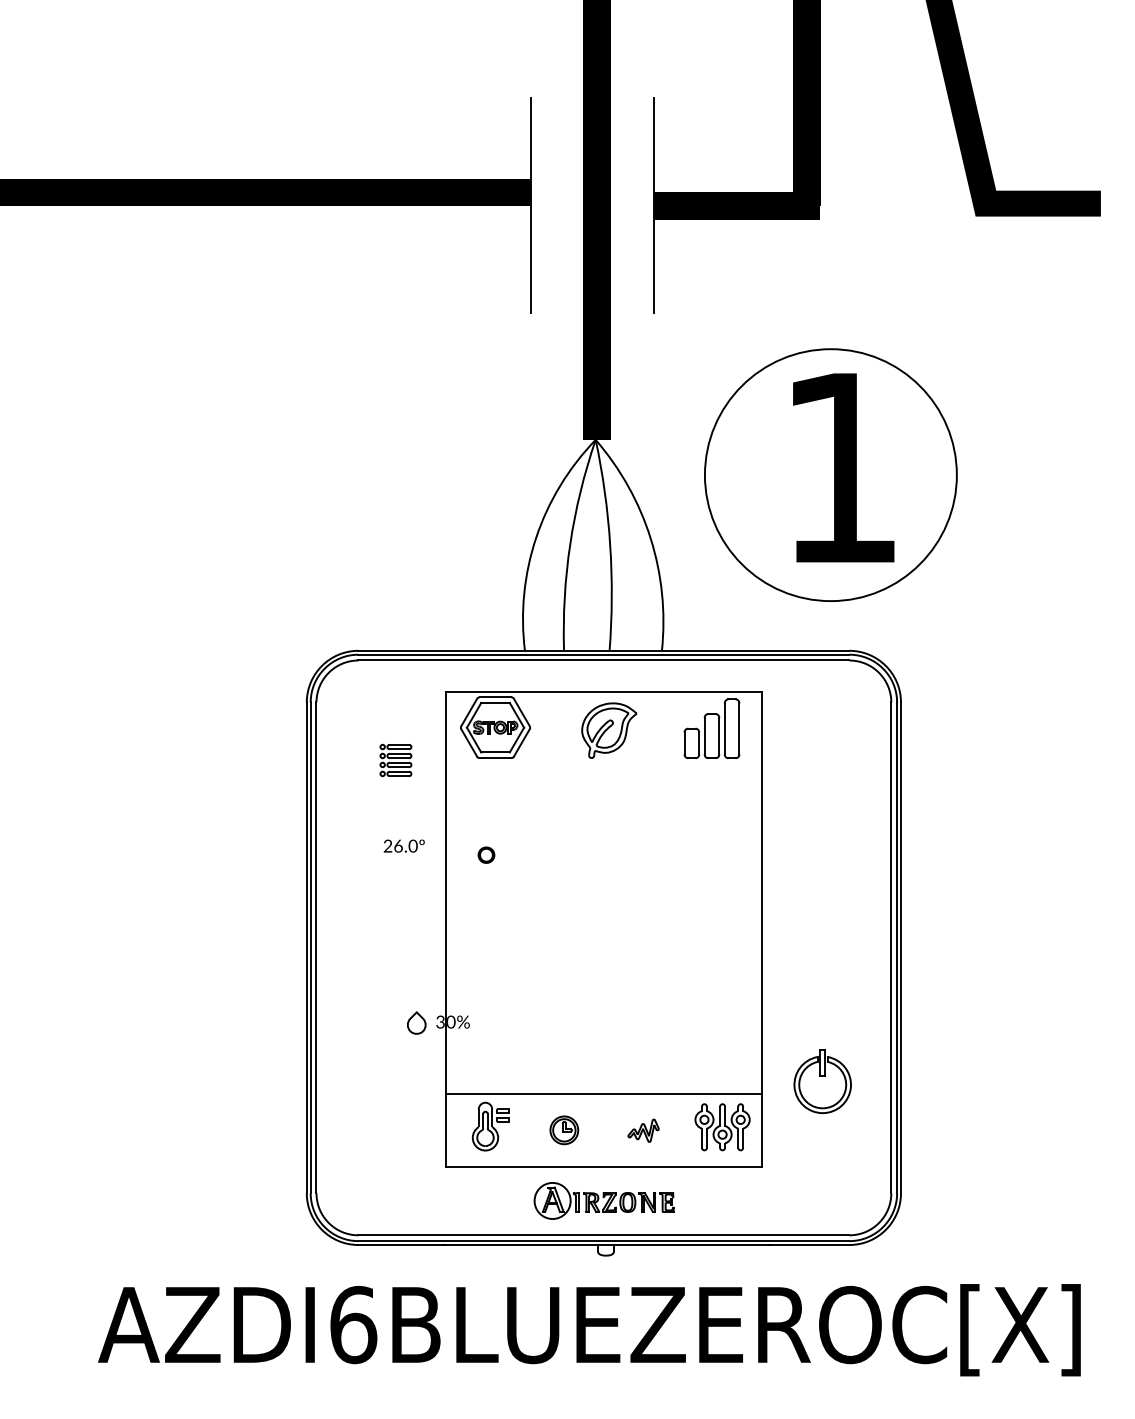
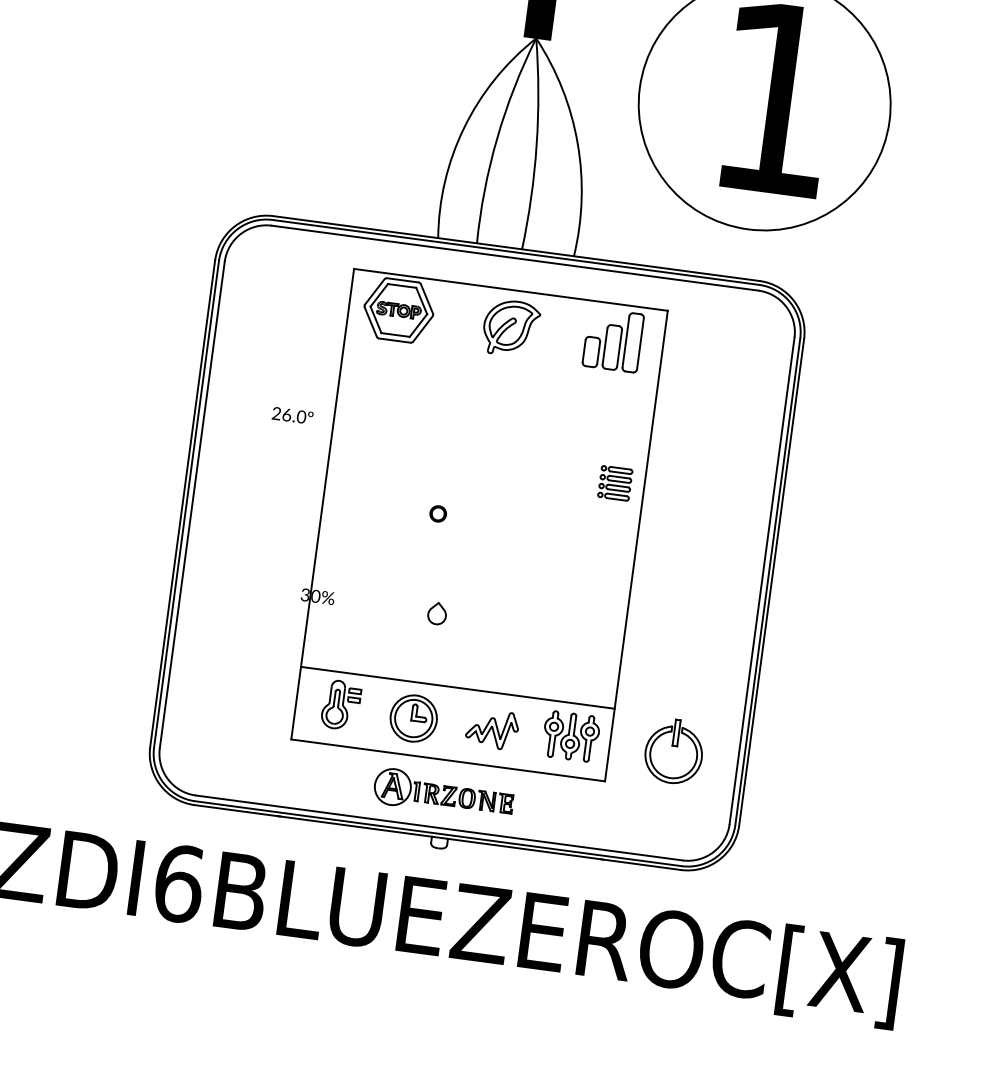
part: (395, 760) -> (614, 483), moved
text: (486, 854) -> (438, 513), moved
part: (416, 1022) -> (437, 612), moved
part: (822, 1081) -> (673, 751), moved
part: (564, 1130) -> (413, 718), size x1.67
part: (643, 1130) -> (492, 729), size x1.67

